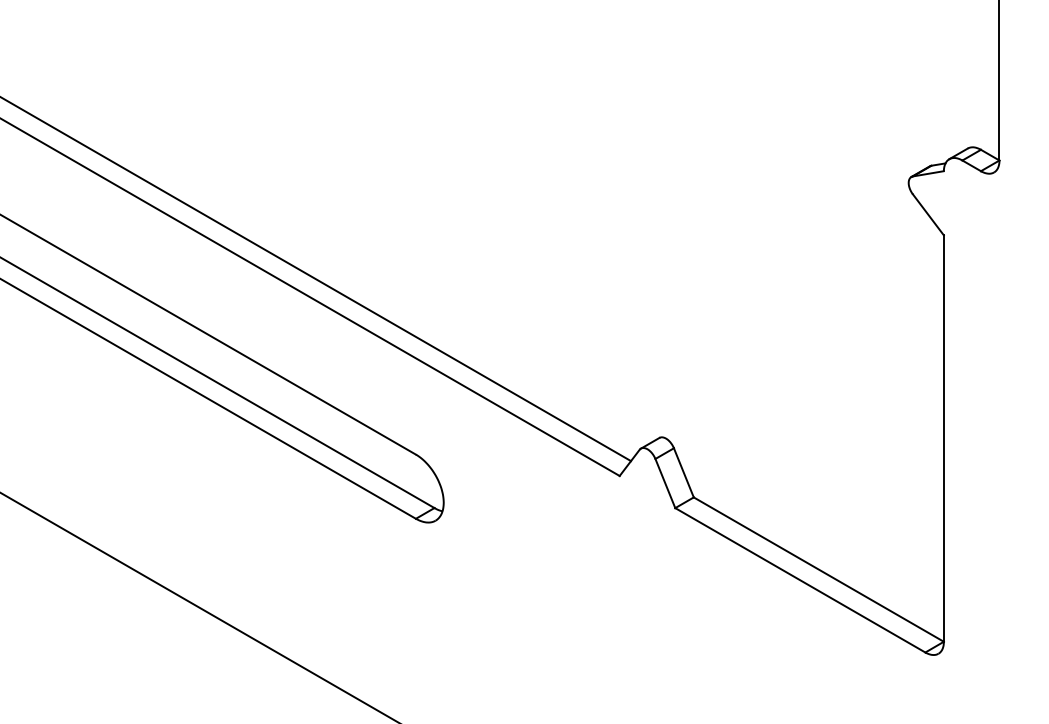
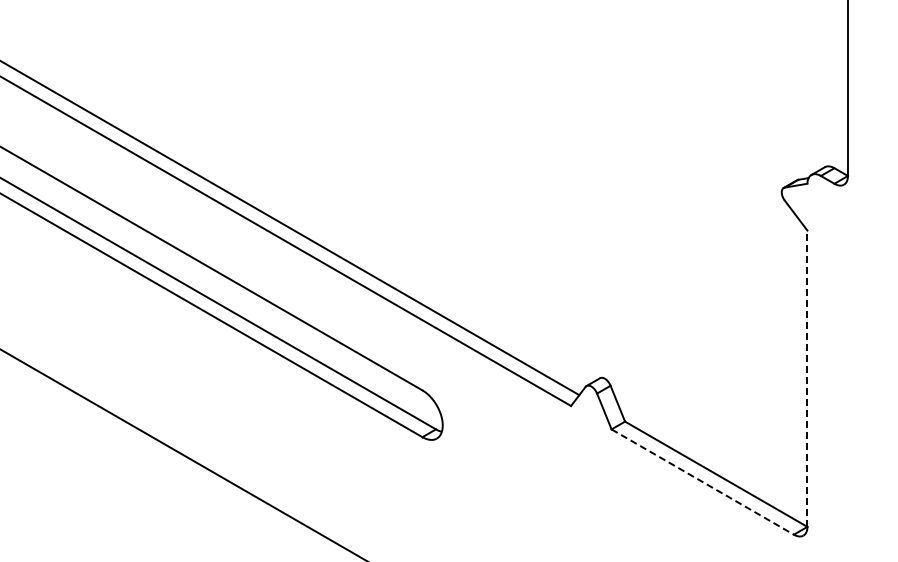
line: (944, 438) -> (807, 378), solid -> dashed
line: (801, 580) -> (703, 482), solid -> dashed

